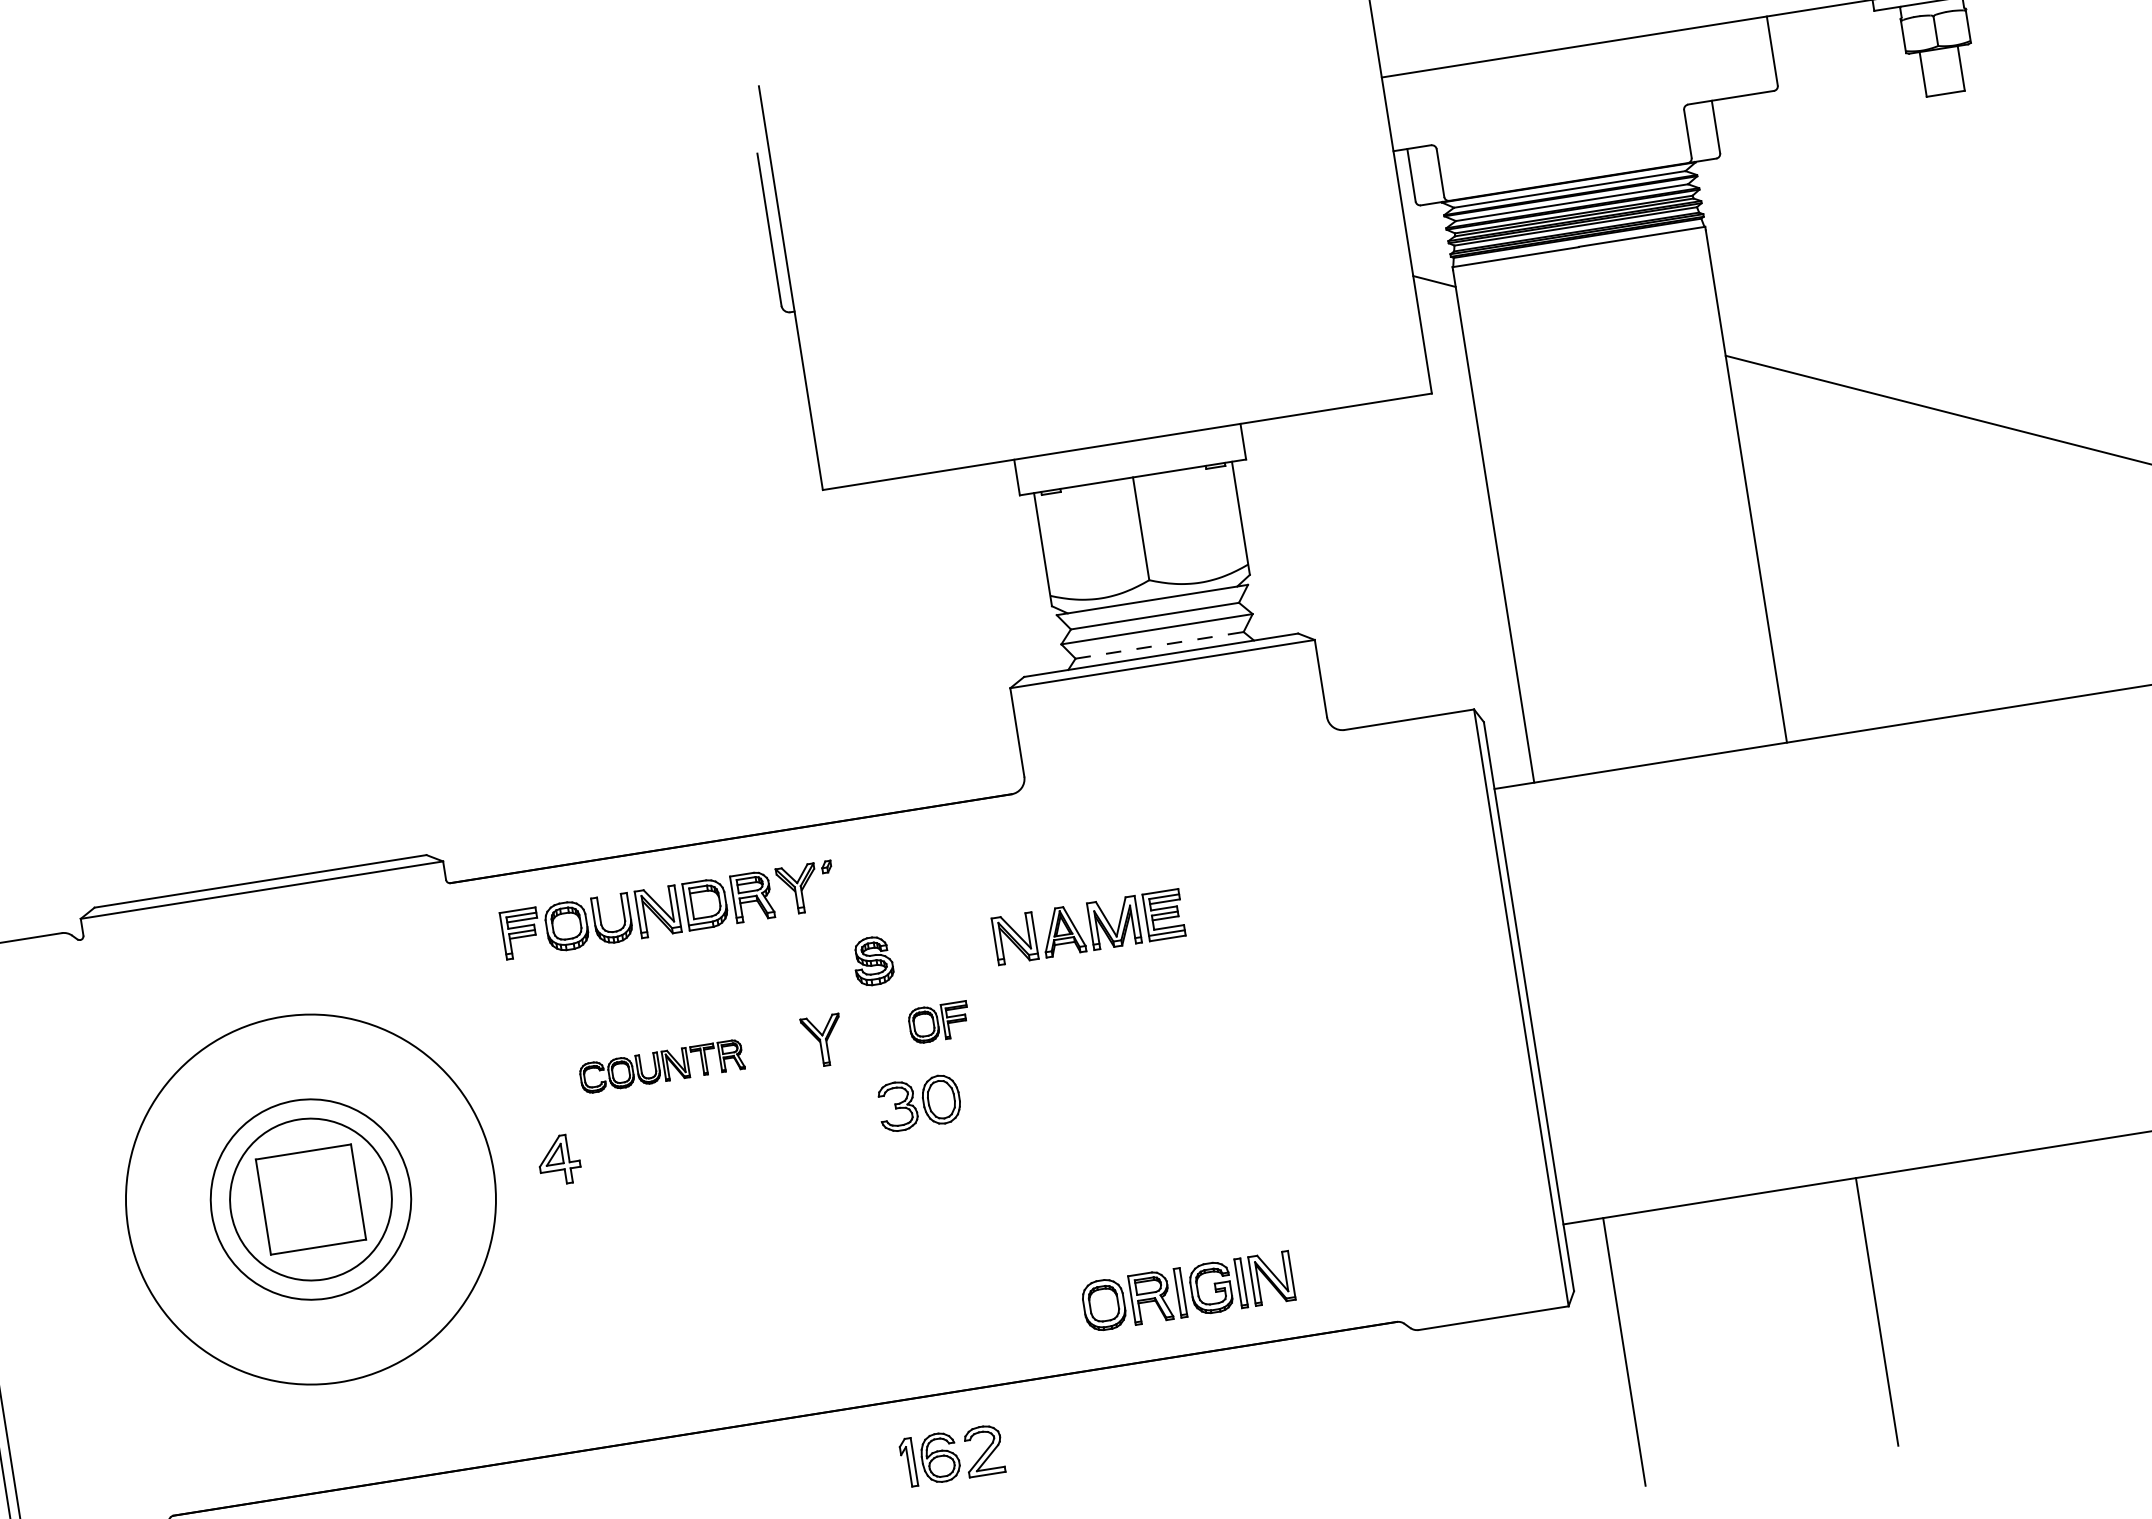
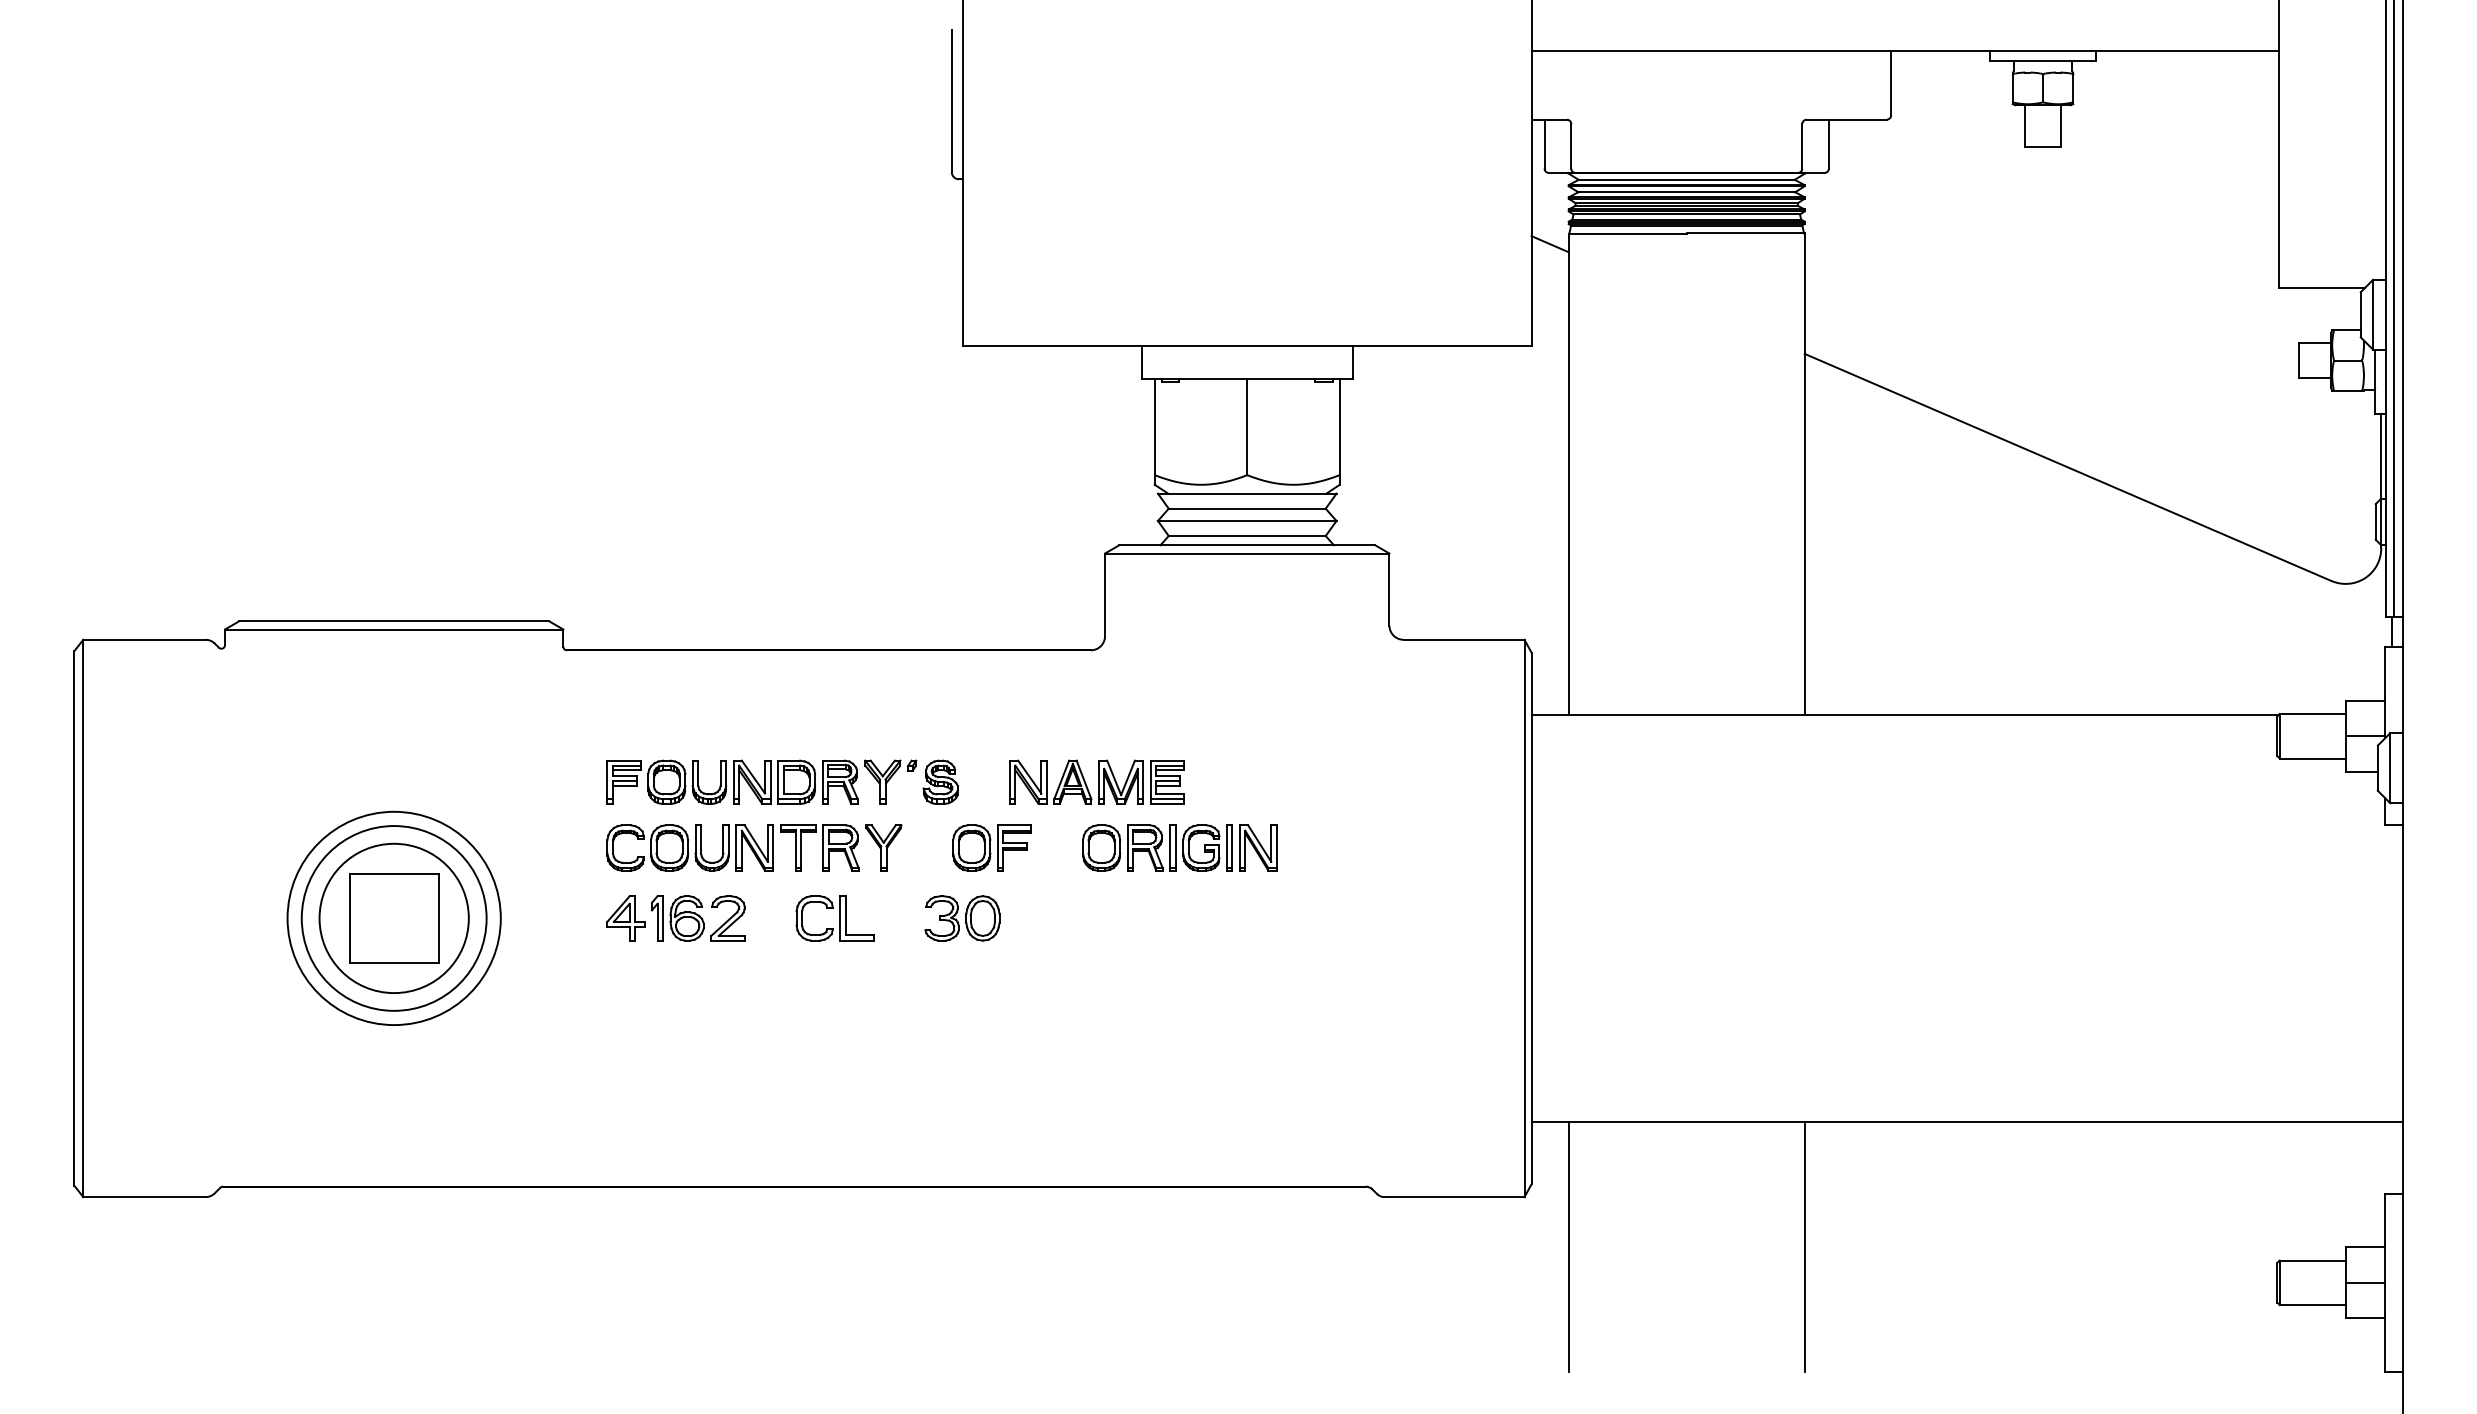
line: (1159, 645) -> (1247, 536), dashed -> solid
part: (668, 909) -> (761, 781), moved
part: (1088, 926) -> (1096, 781), moved
part: (938, 1022) -> (991, 847), size x1.43
part: (661, 1066) -> (732, 847), size x1.67
part: (782, 1124) -> (834, 918), added
circle: (310, 1199) -> (393, 918), size x0.62
part: (1187, 1291) -> (1179, 847), moved
part: (951, 1456) -> (697, 918), moved

